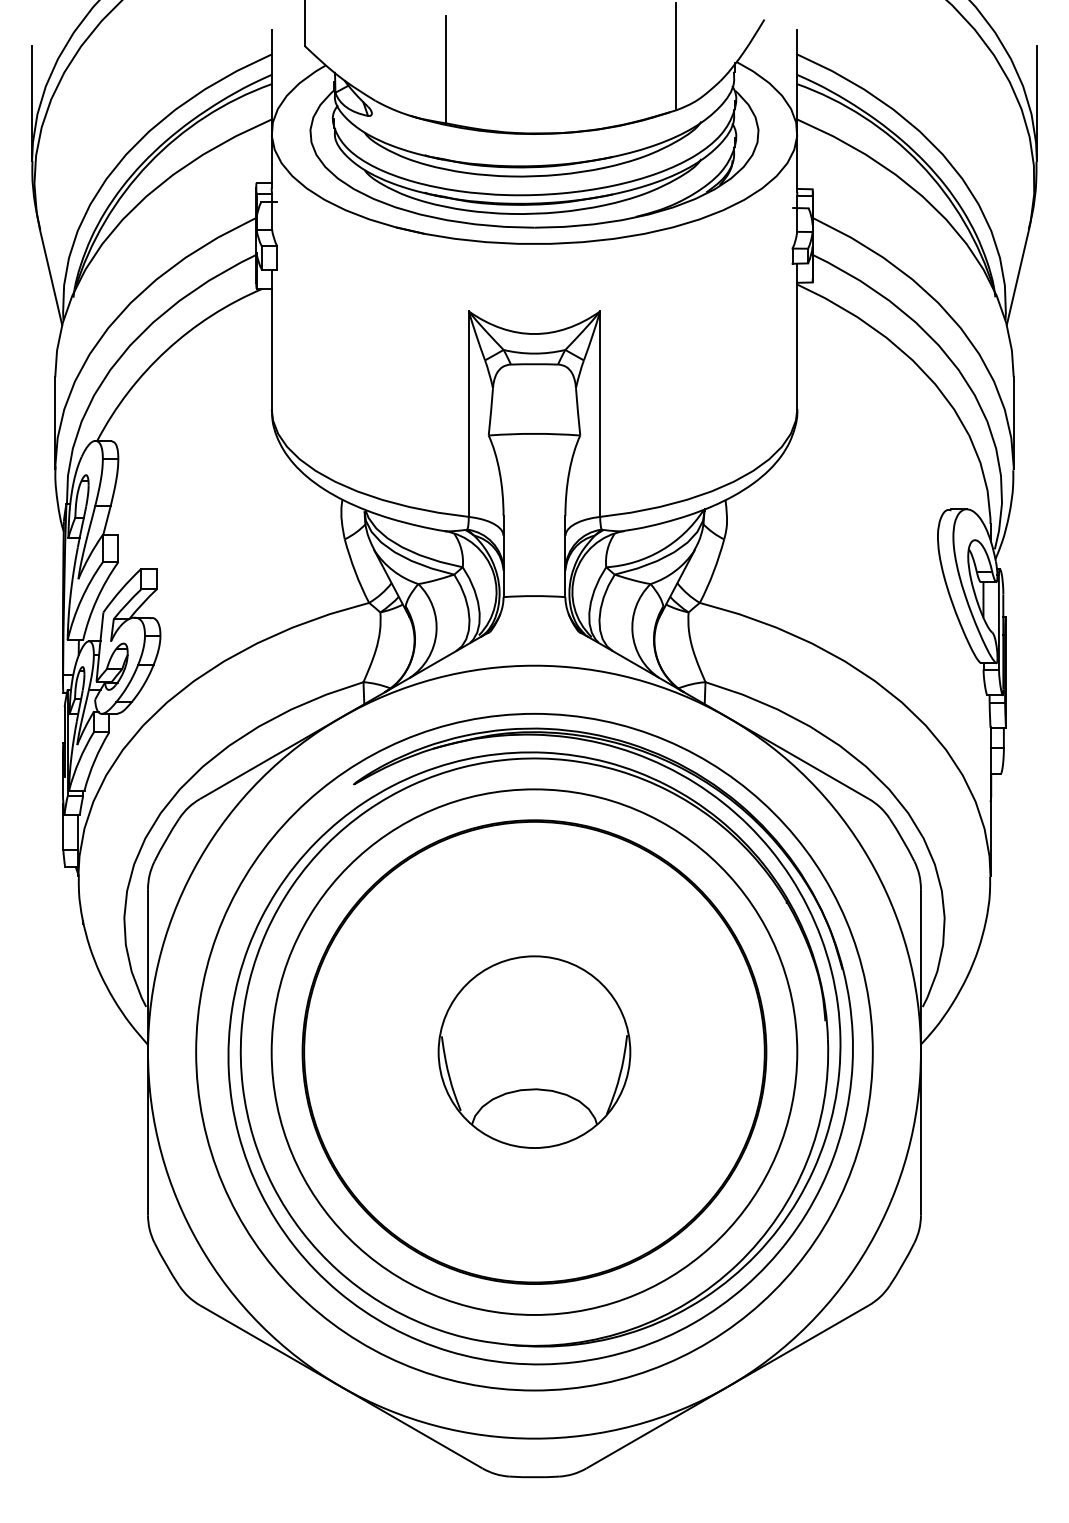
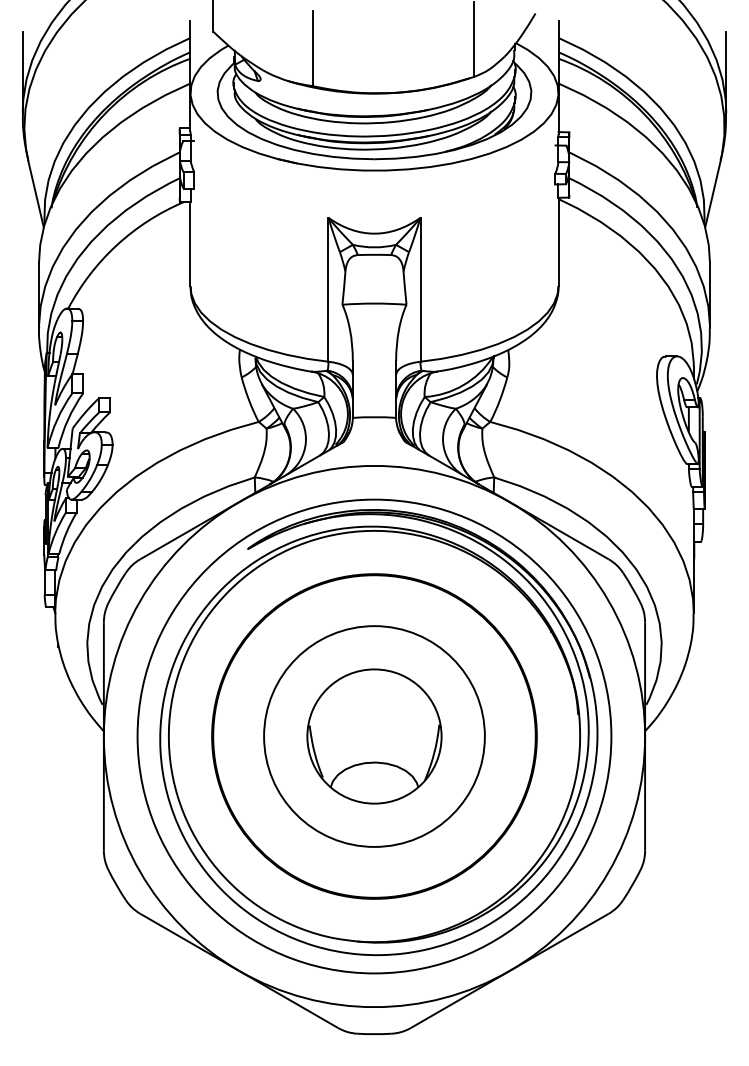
circle: (534, 1051) -> (374, 736), size x0.6

